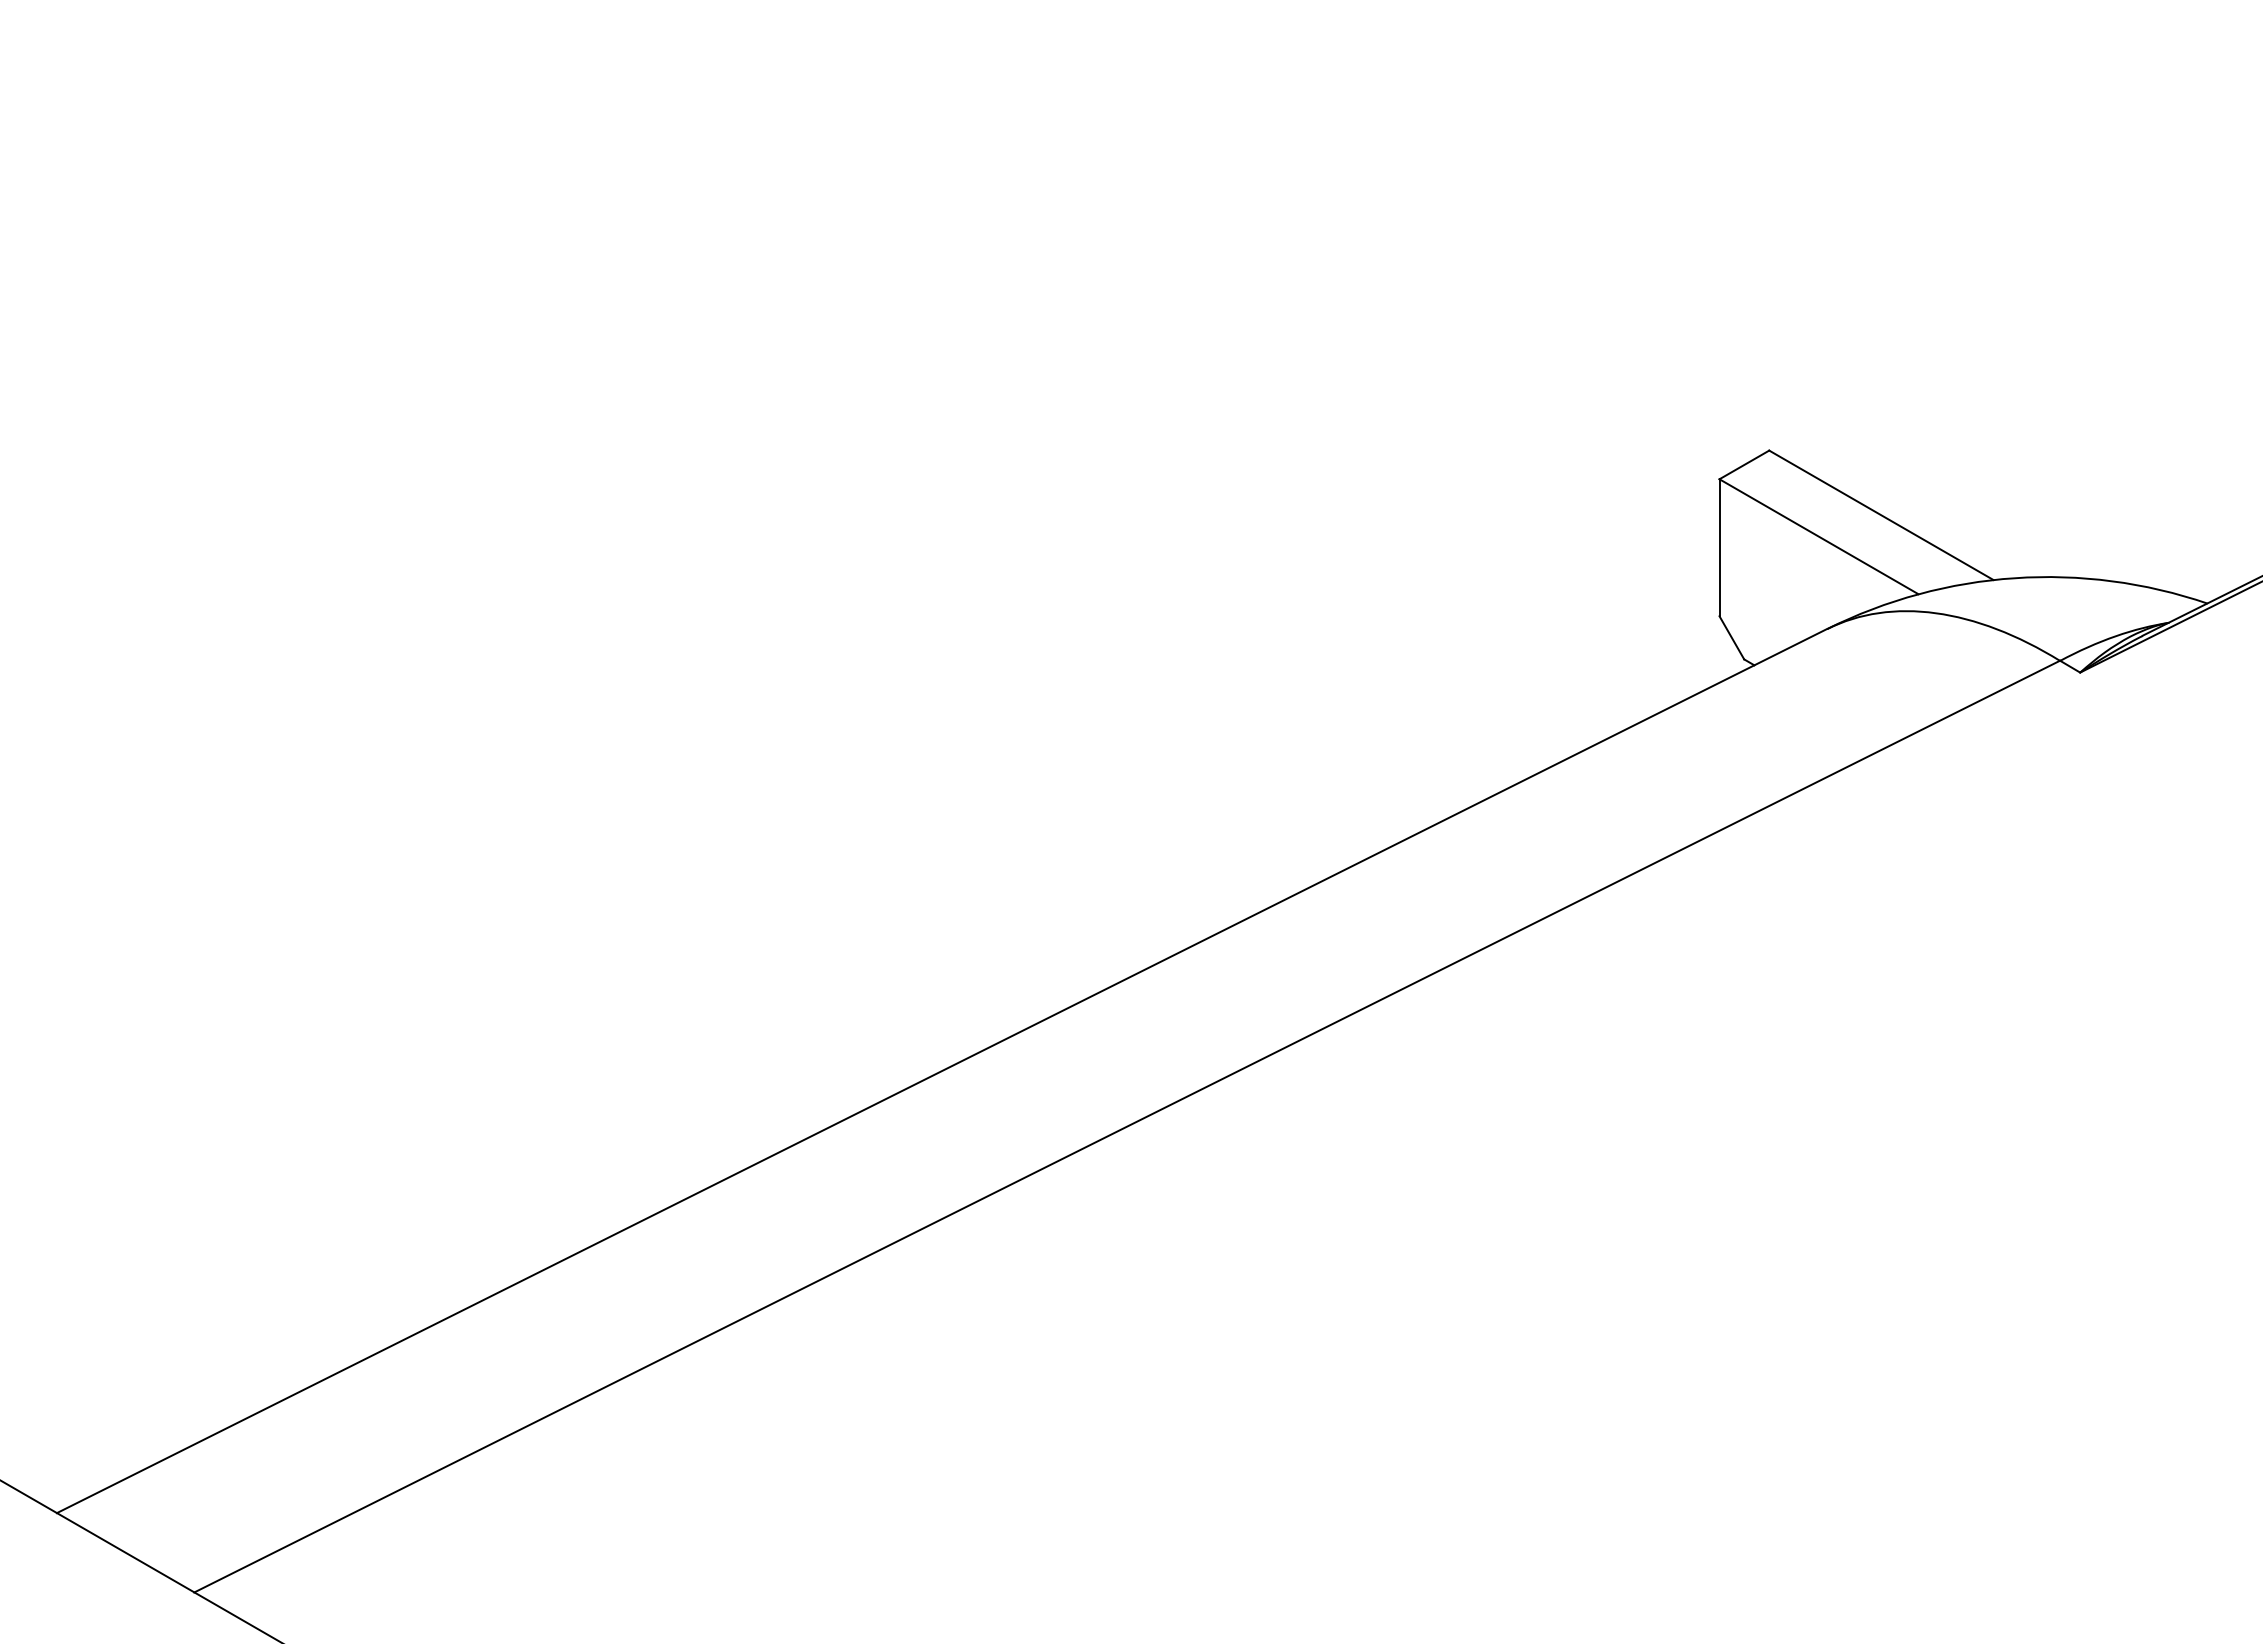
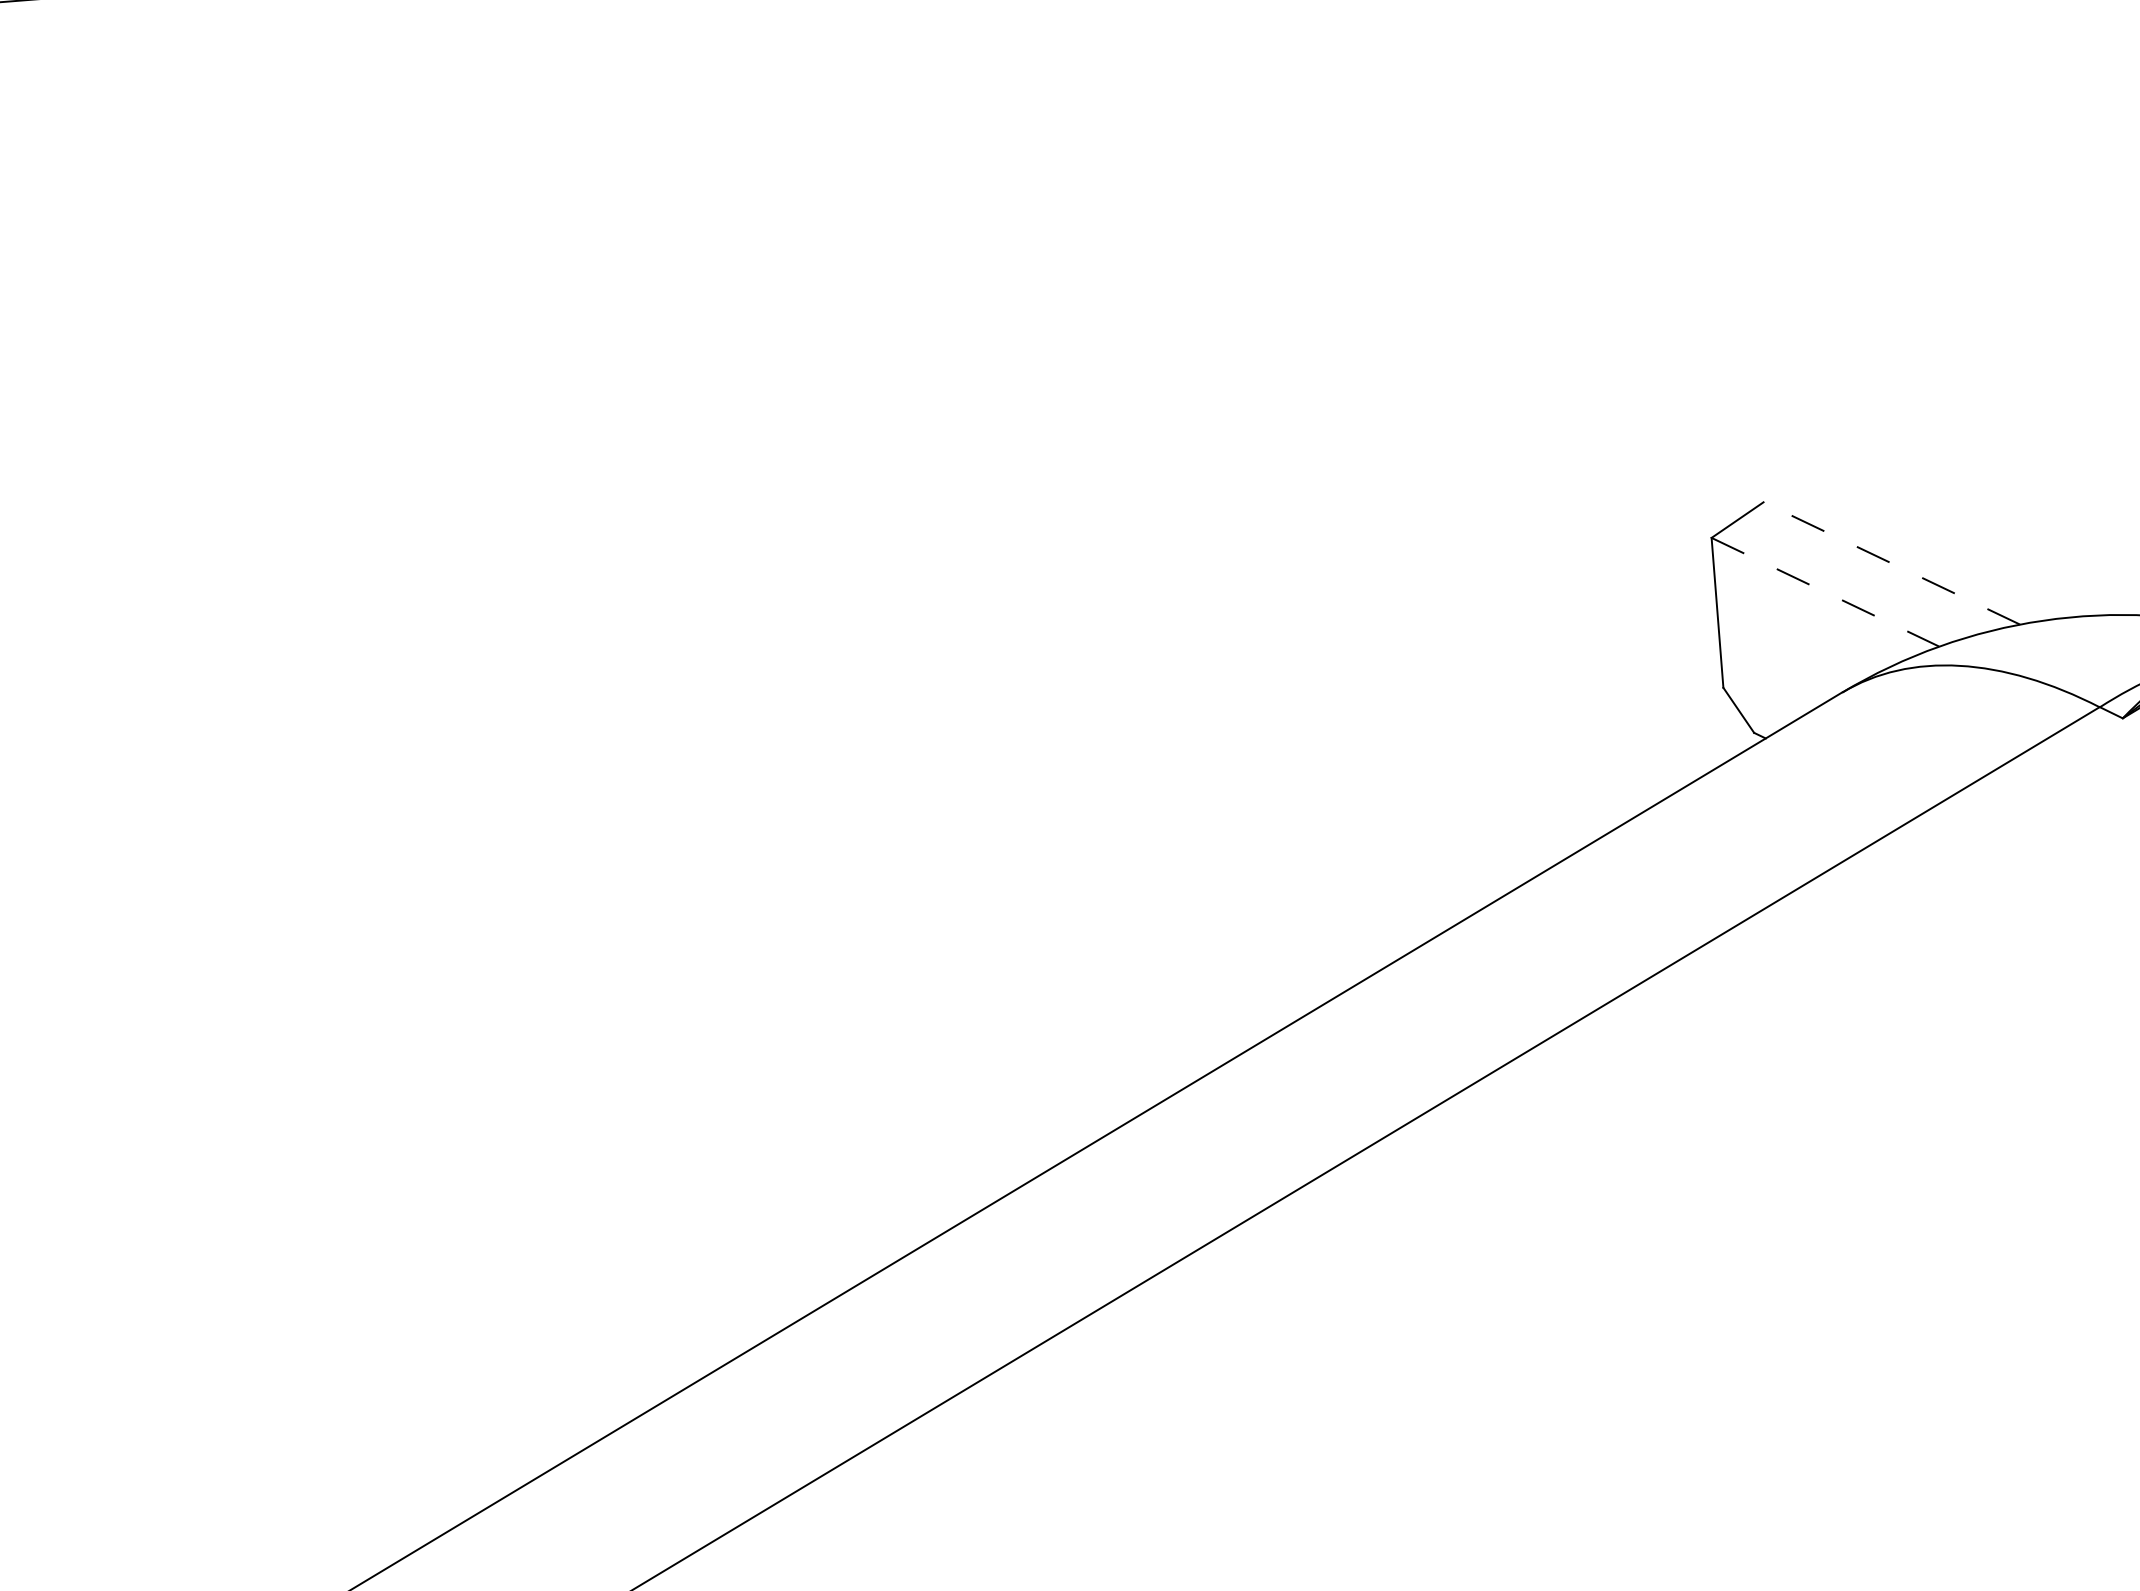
line: (1880, 515) -> (1890, 563), solid -> dashed
line: (1818, 536) -> (1824, 592), solid -> dashed

